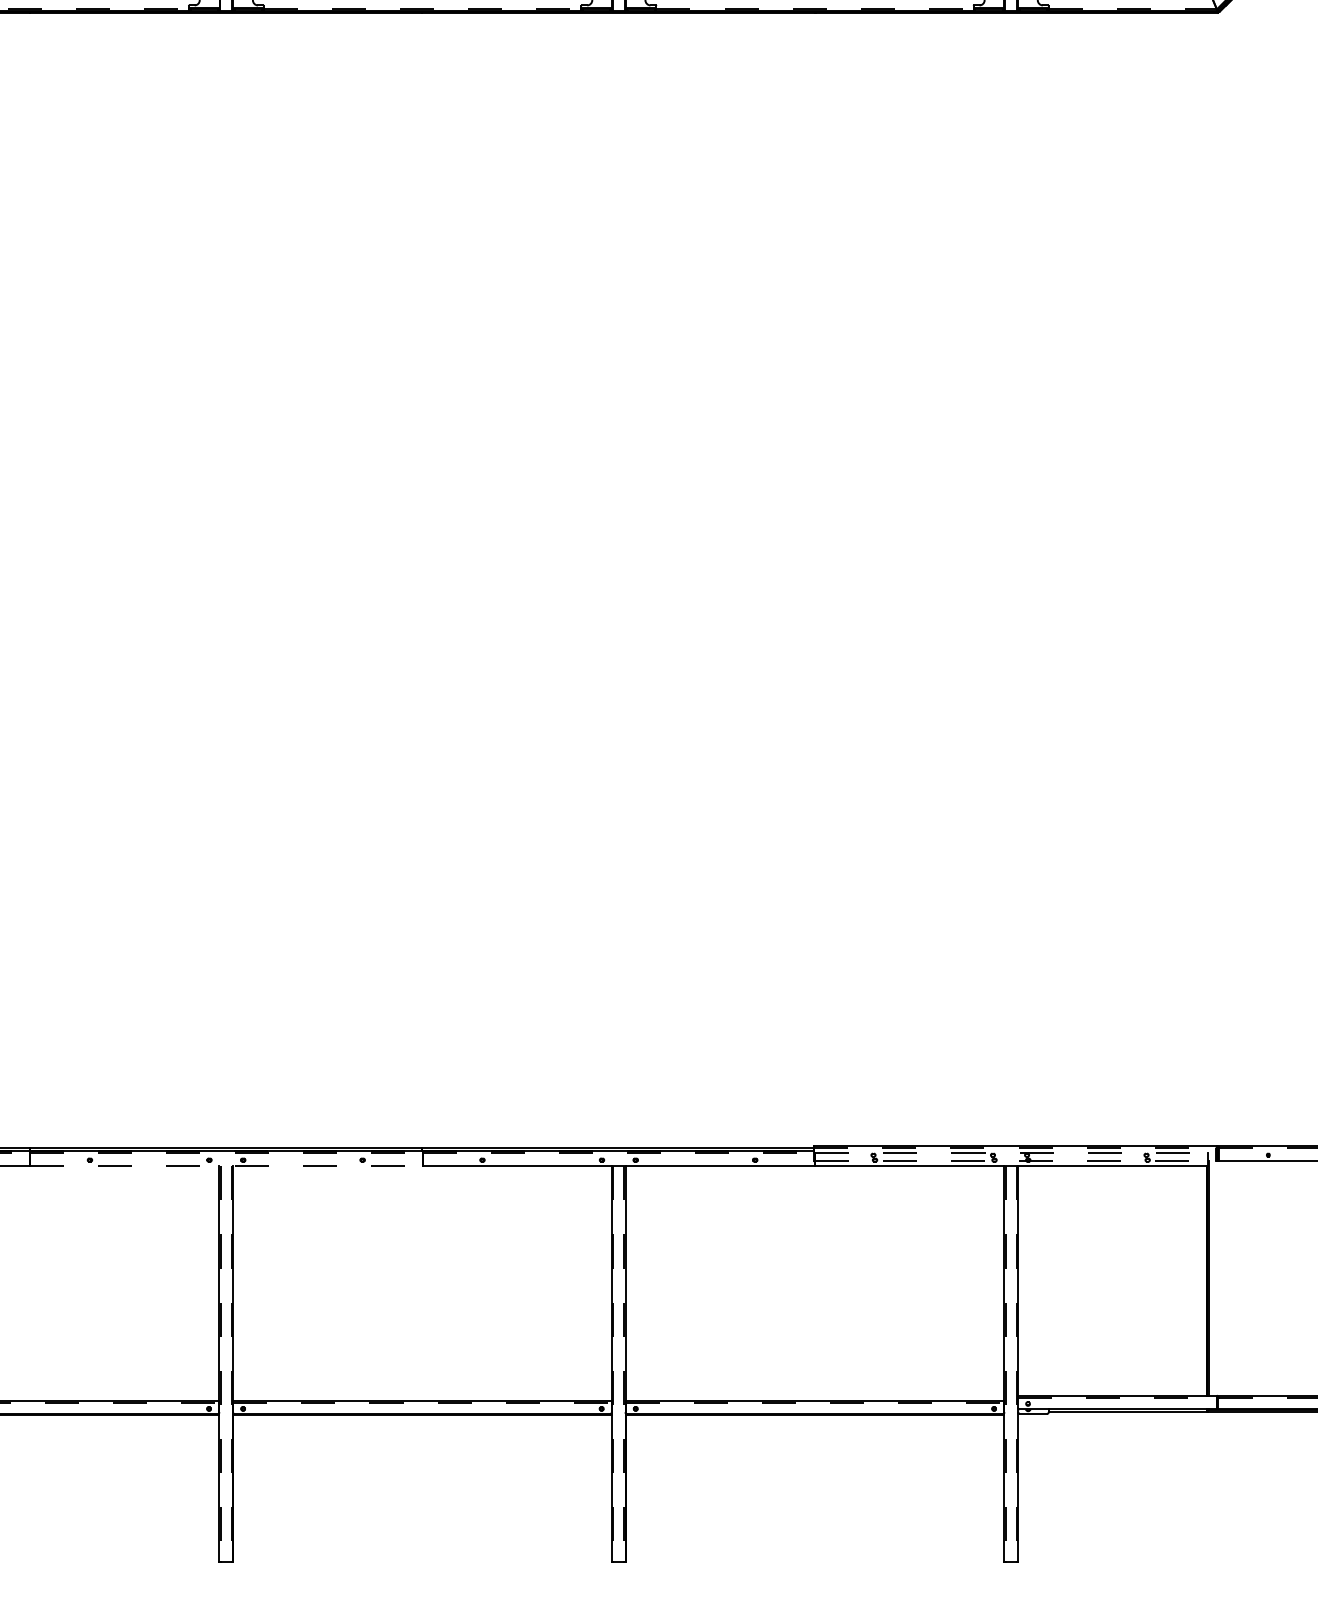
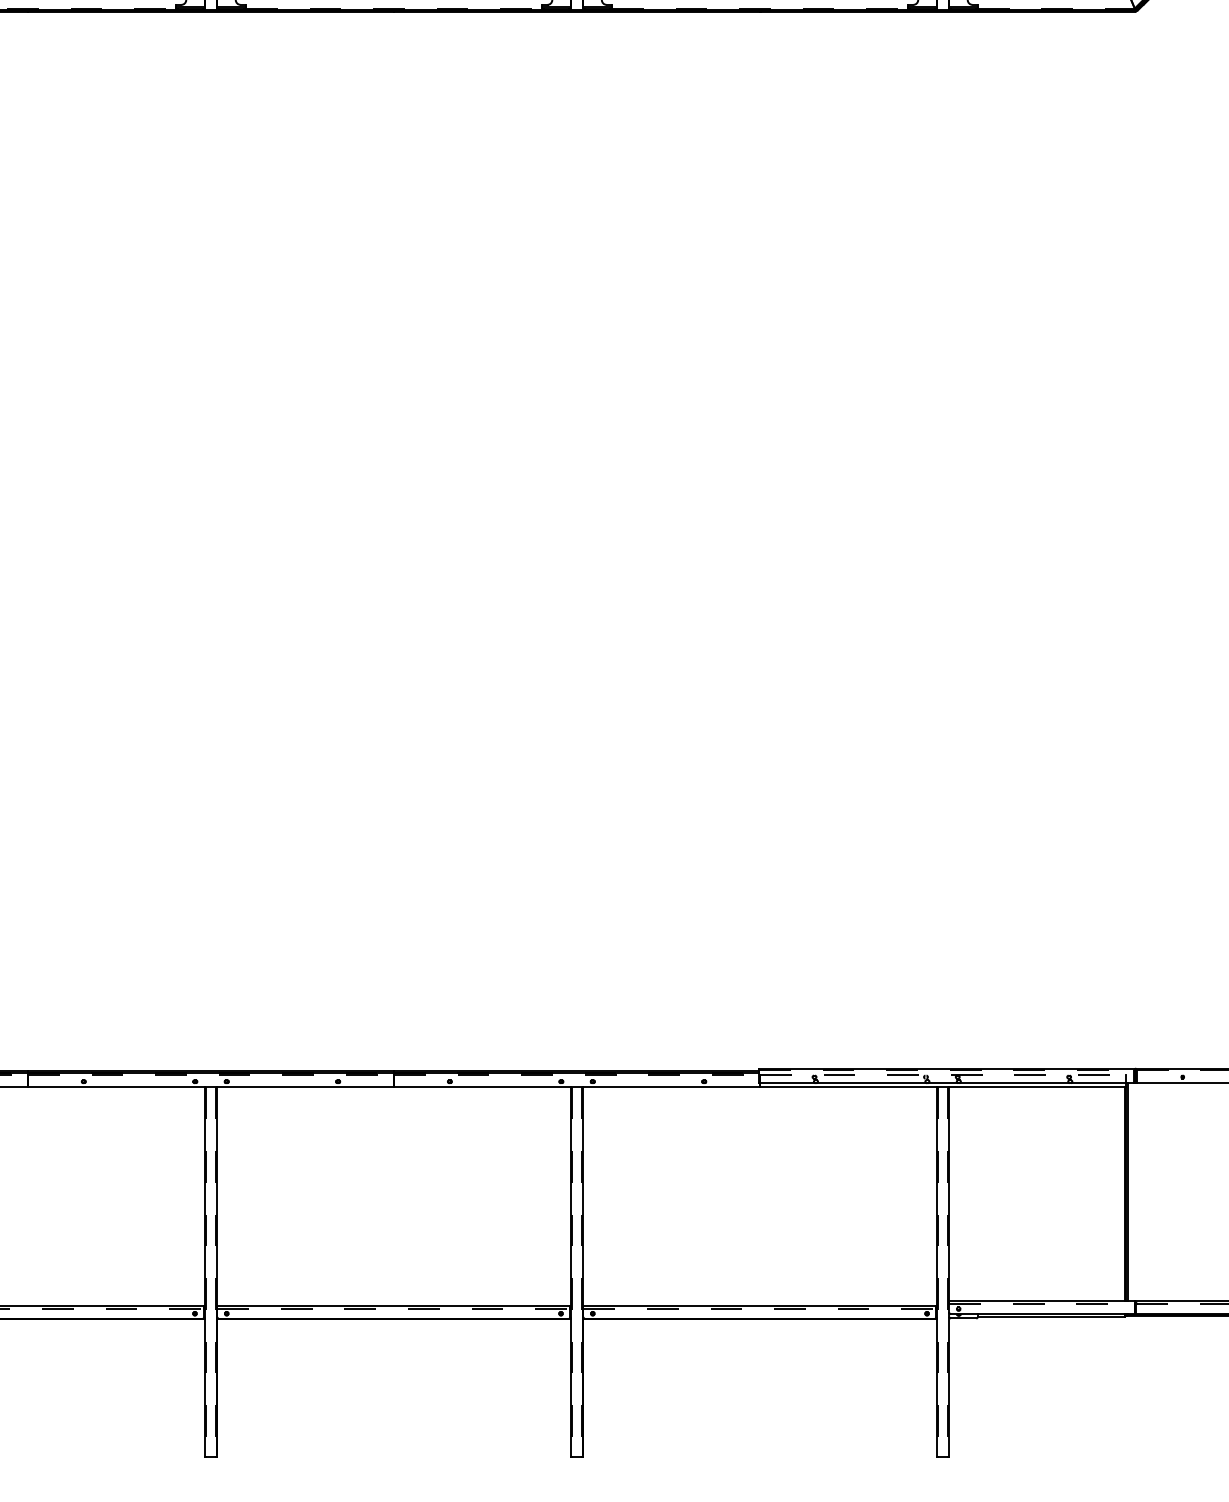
line: (1016, 1160) -> (947, 1082), dashed -> solid
line: (226, 1166) -> (211, 1087), dashed -> solid

